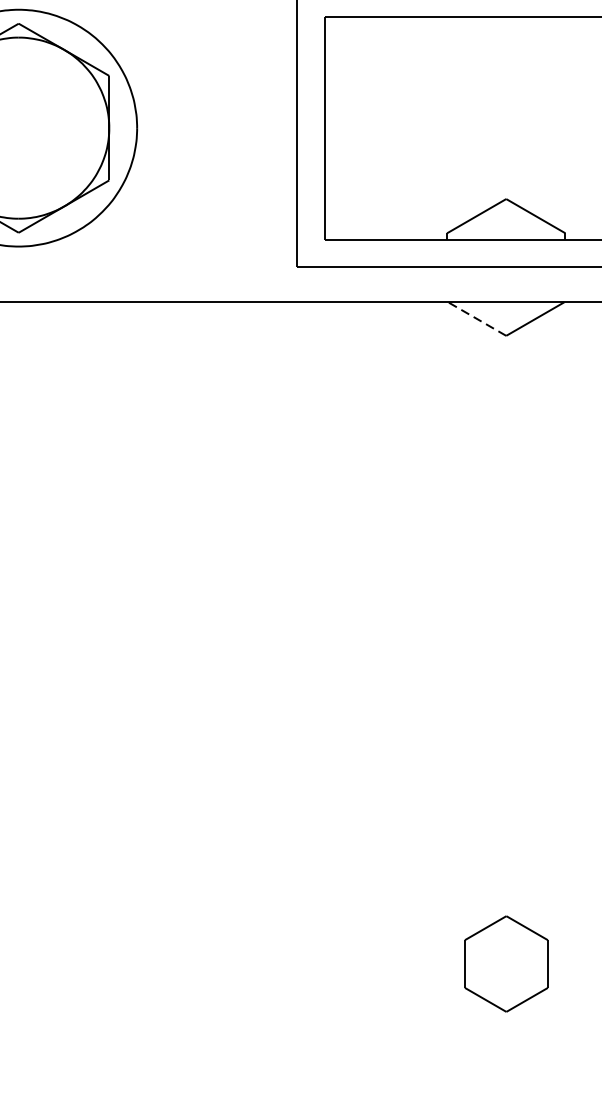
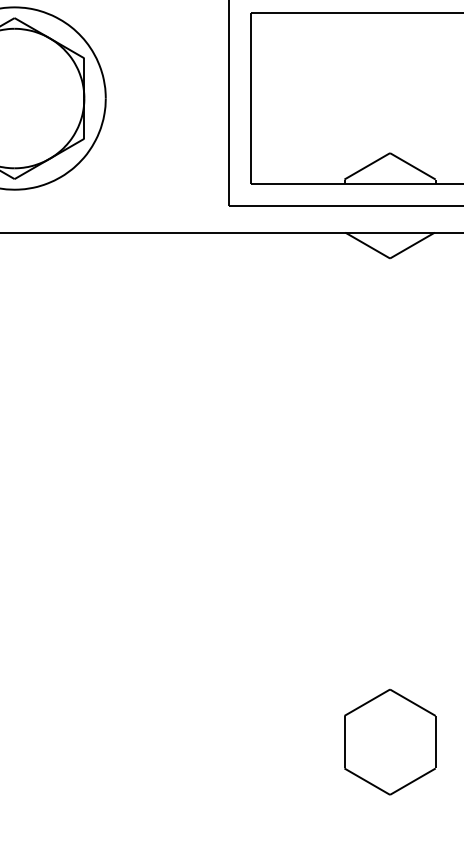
line: (476, 318) -> (367, 245), dashed -> solid
part: (506, 964) -> (390, 742), size x1.43

